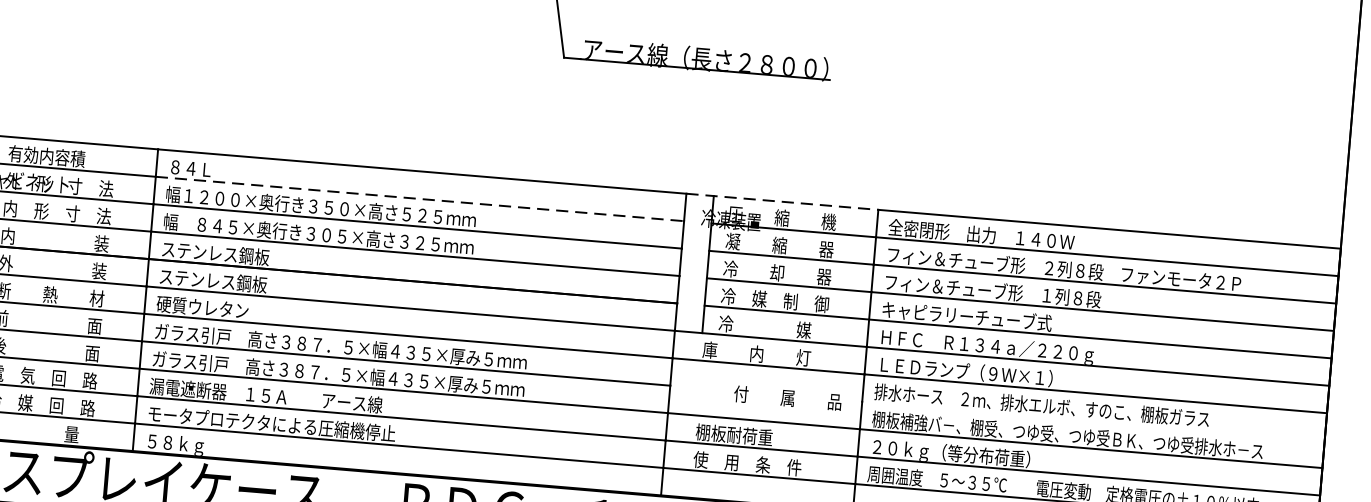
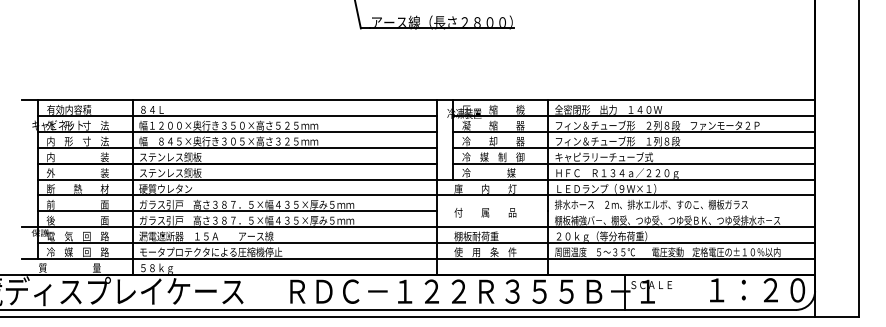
line: (420, 199) -> (285, 116), dashed -> solid
line: (783, 201) -> (493, 100), dashed -> solid
text: (787, 397) -> (485, 212), moved

